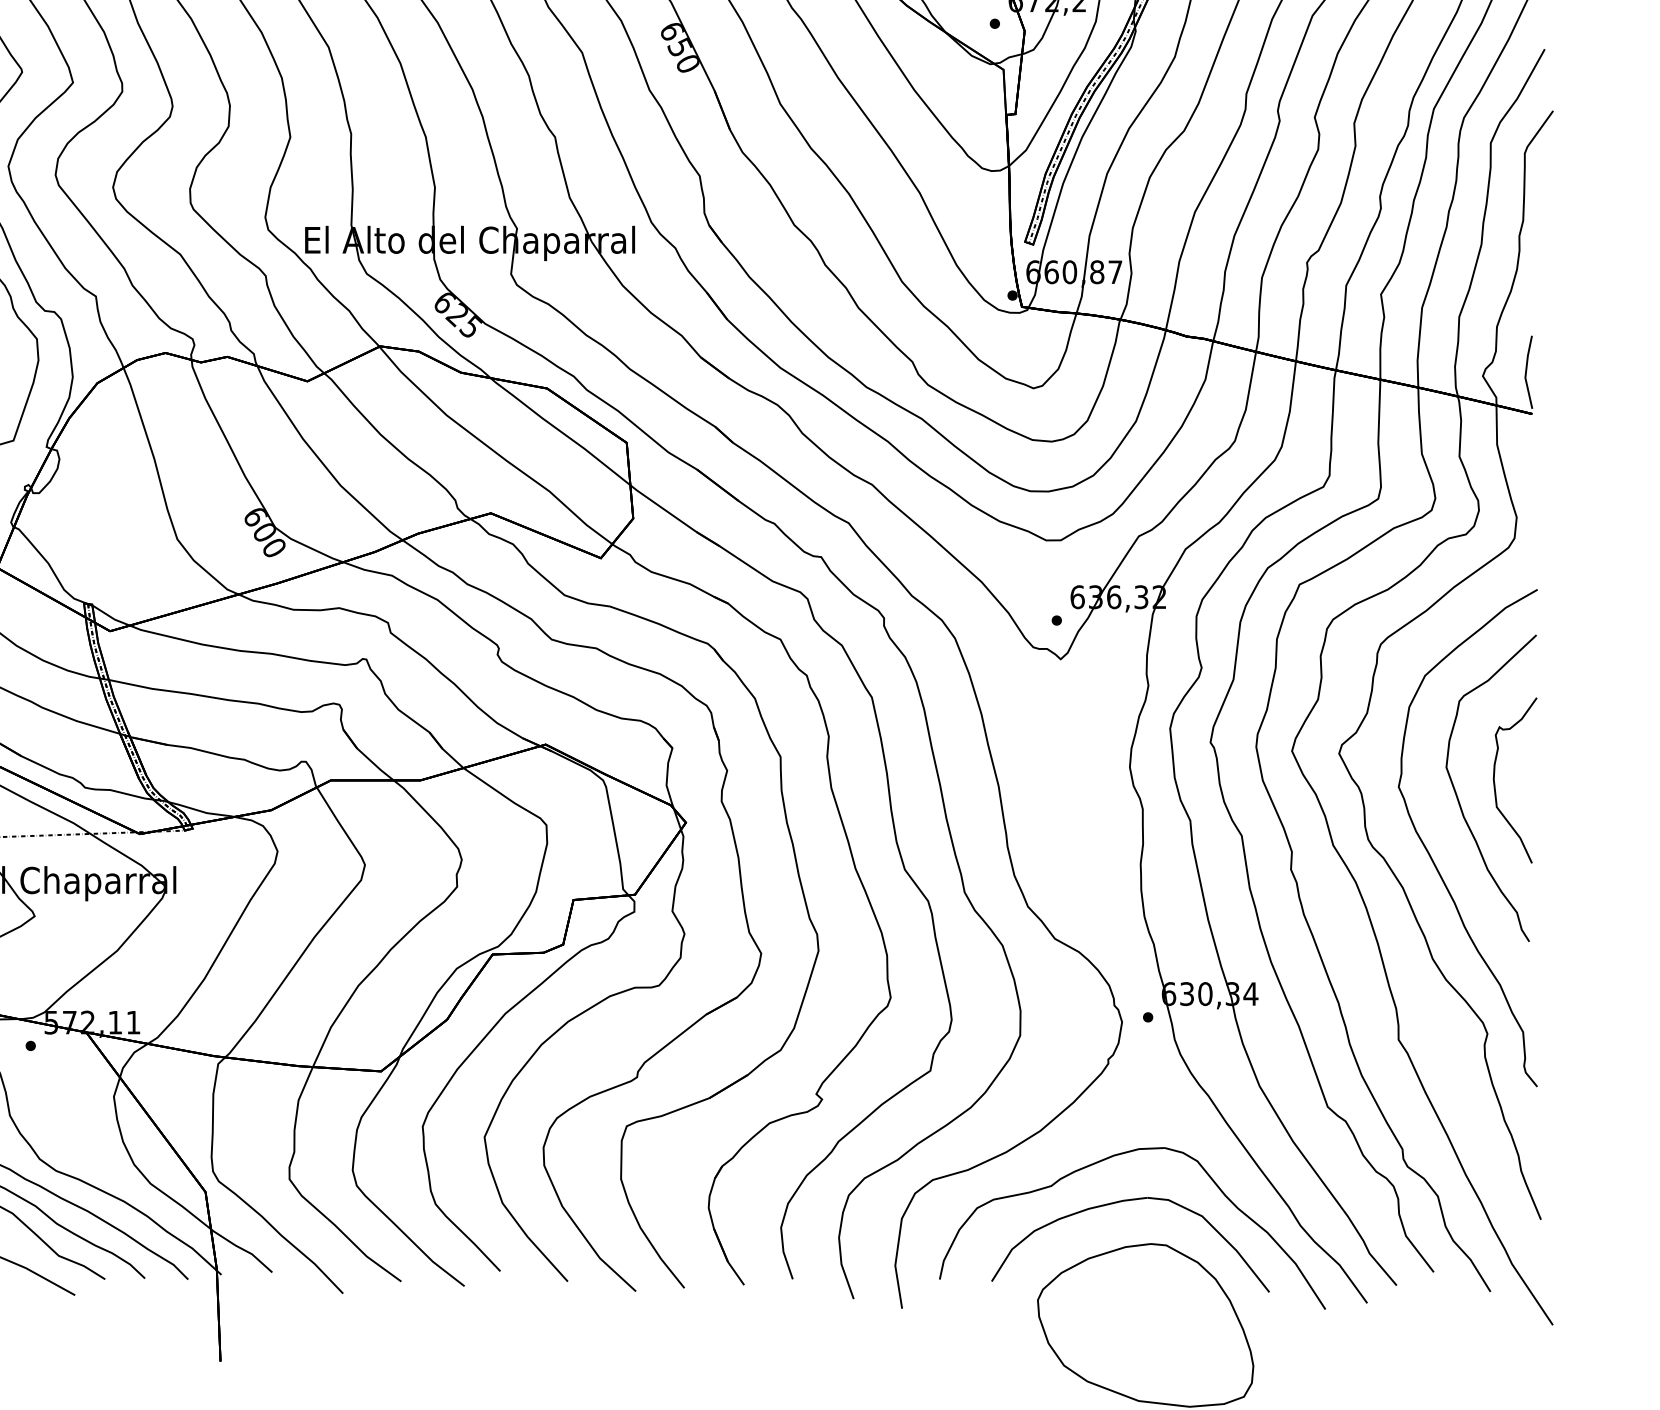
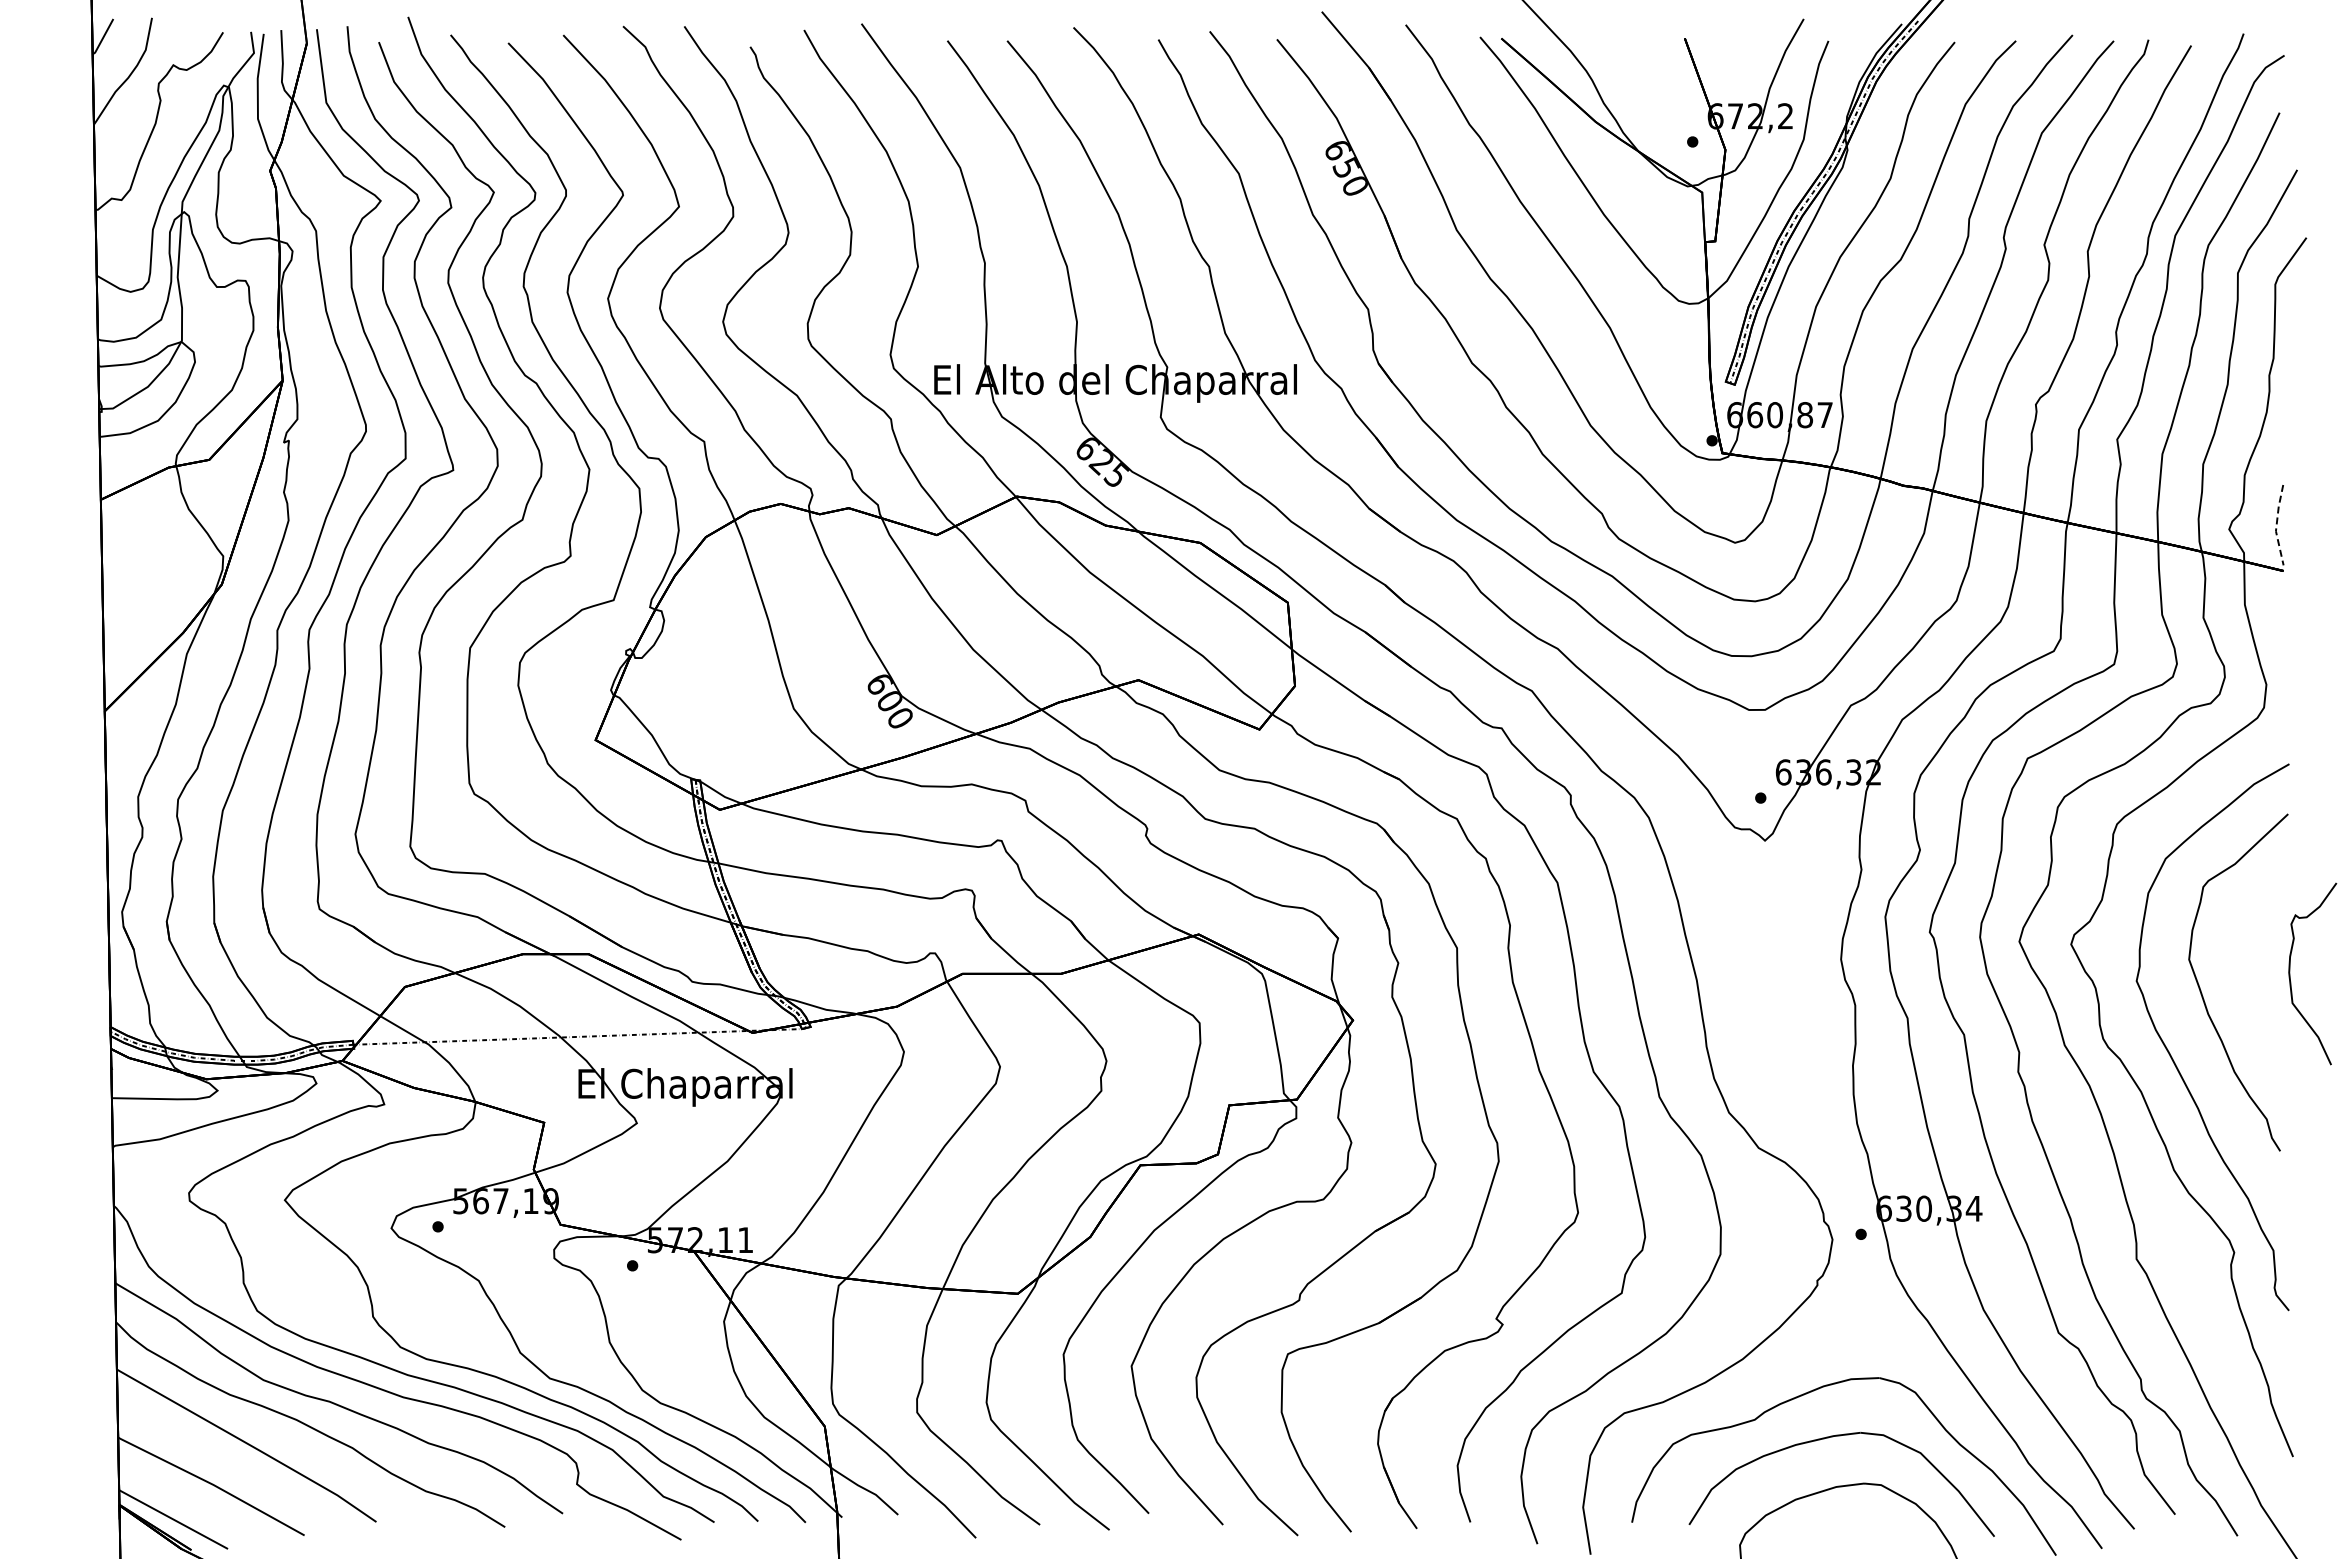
line: (1525, 372) -> (2276, 525), solid -> dashed
curve: (1494, 780) -> (2290, 973), moved

